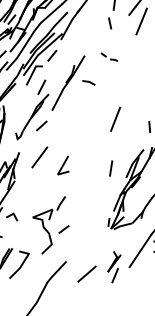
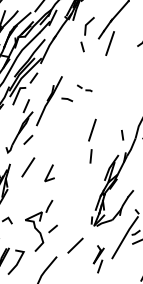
part: (109, 57) -> (84, 88), moved
line: (110, 168) -> (90, 156), moved
line: (87, 273) -> (75, 245), moved

